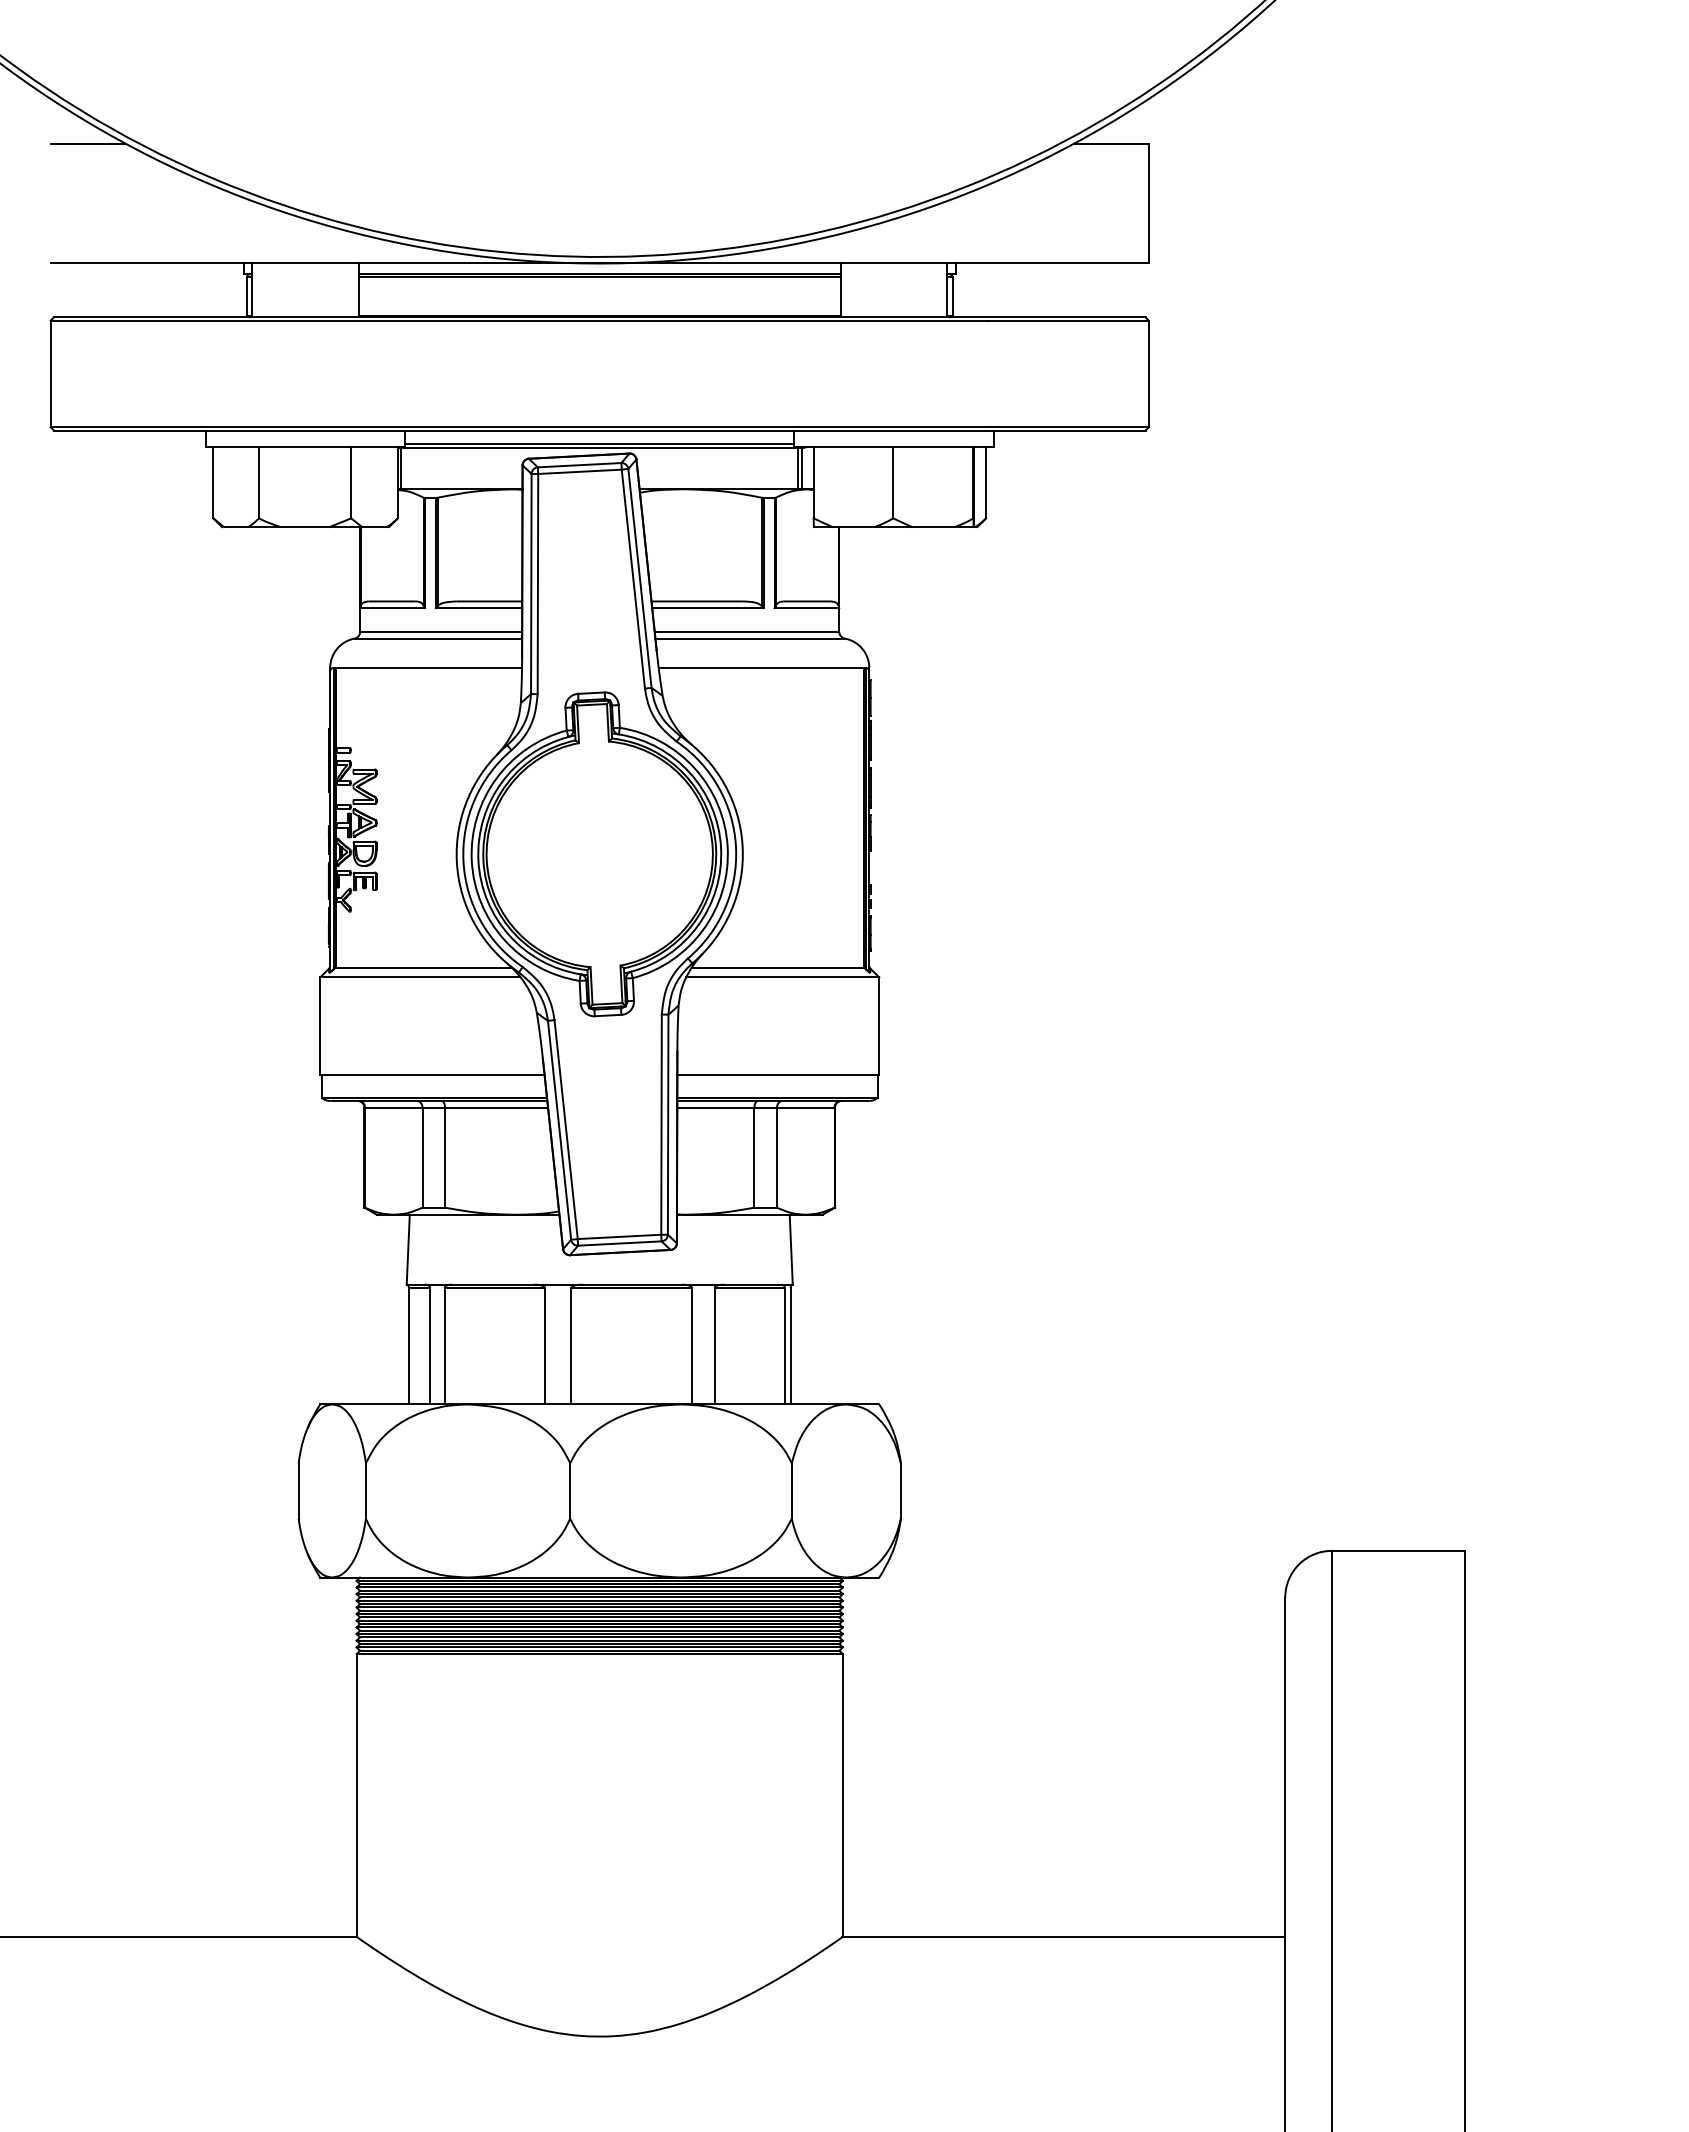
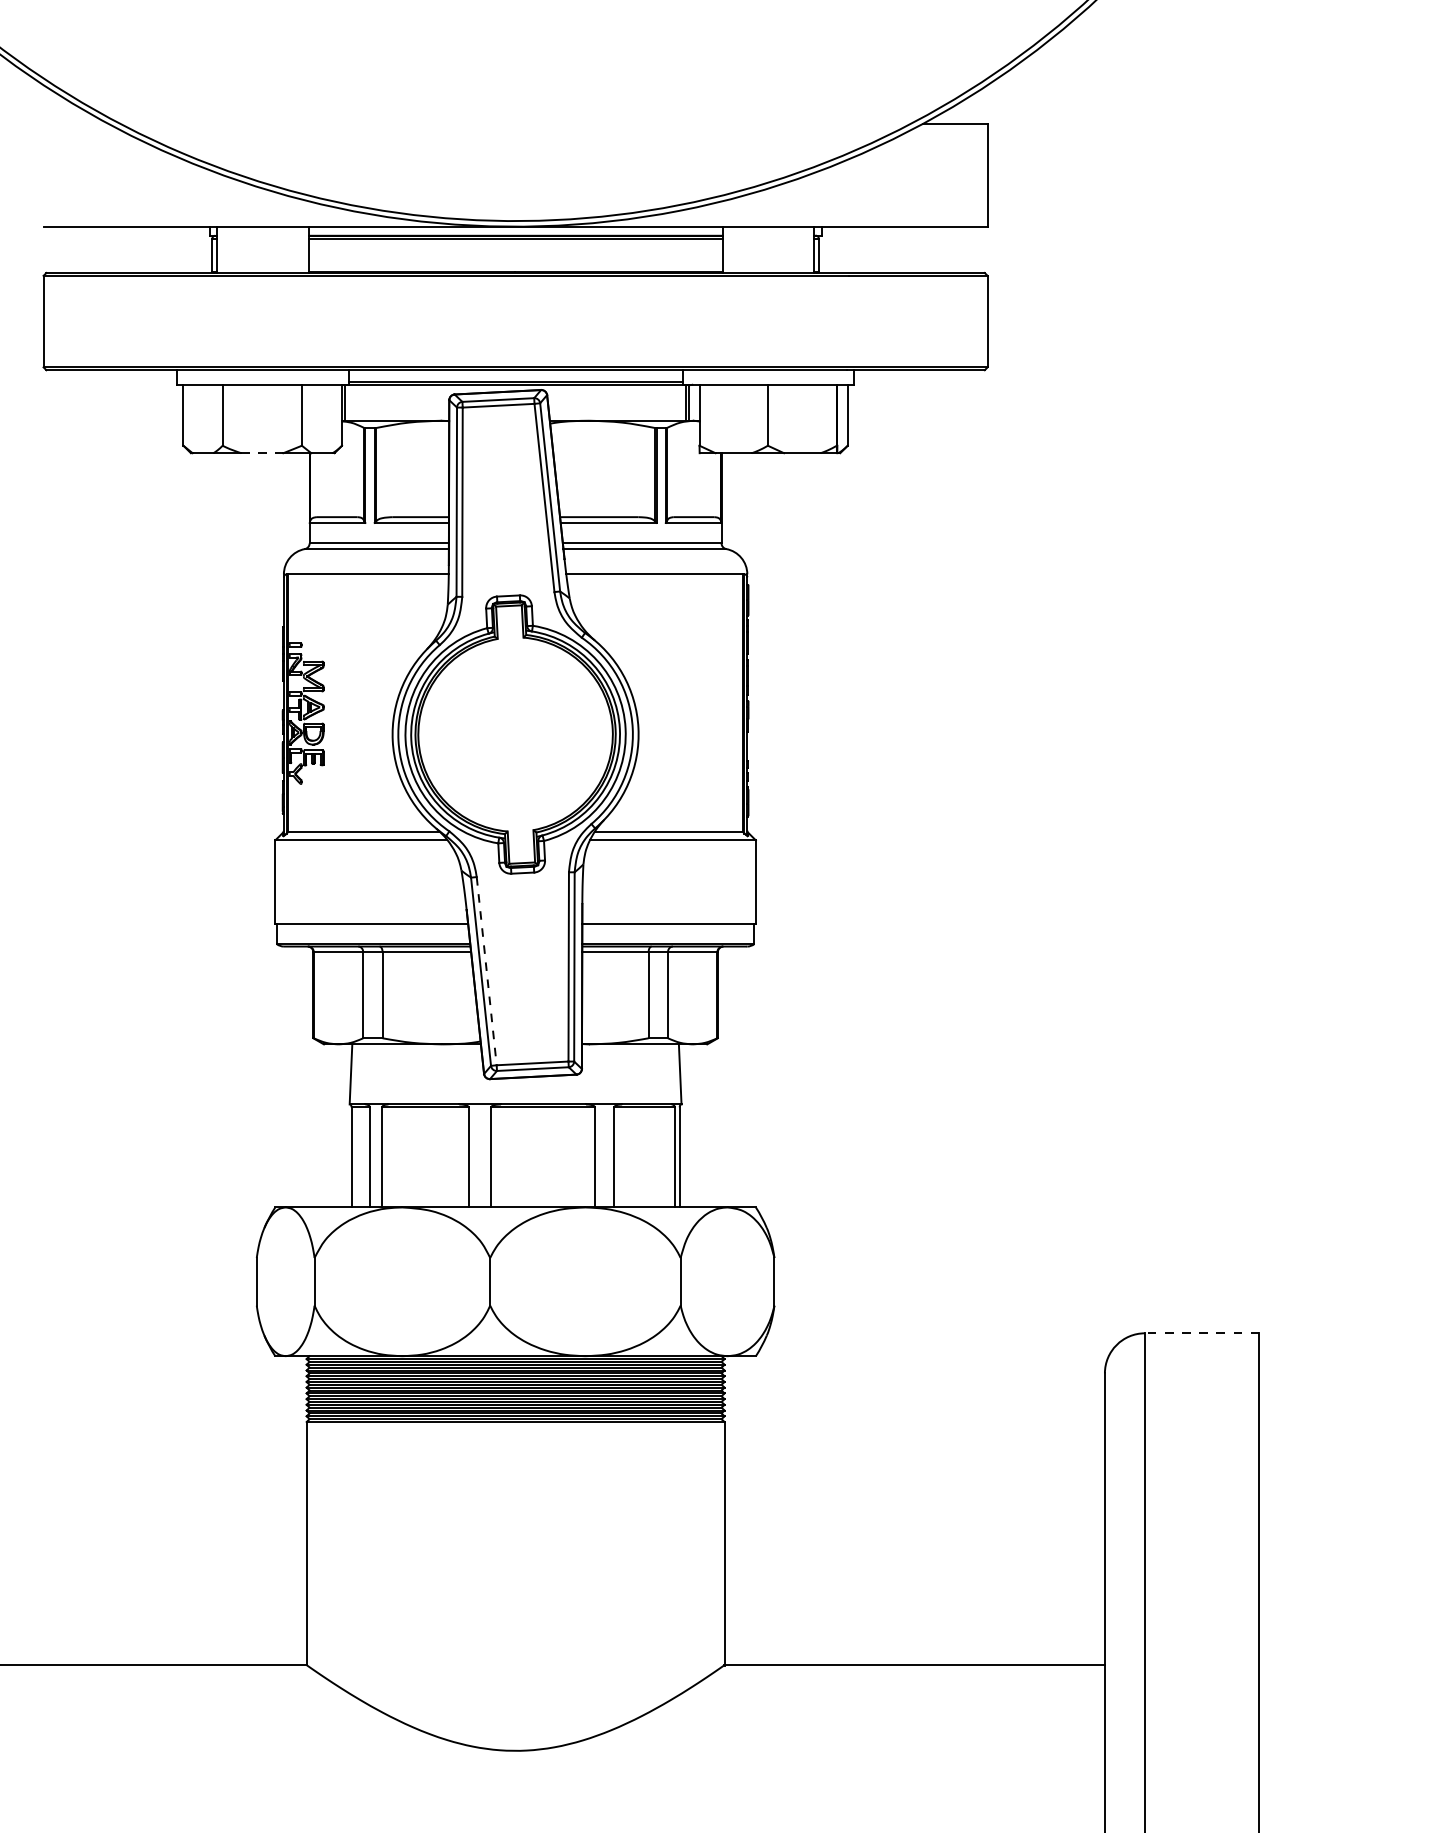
line: (87, 143) -> (75, 123), removed
line: (305, 527) -> (262, 453), solid -> dashed
line: (565, 1129) -> (486, 971), solid -> dashed
line: (1397, 1551) -> (1201, 1333), solid -> dashed

